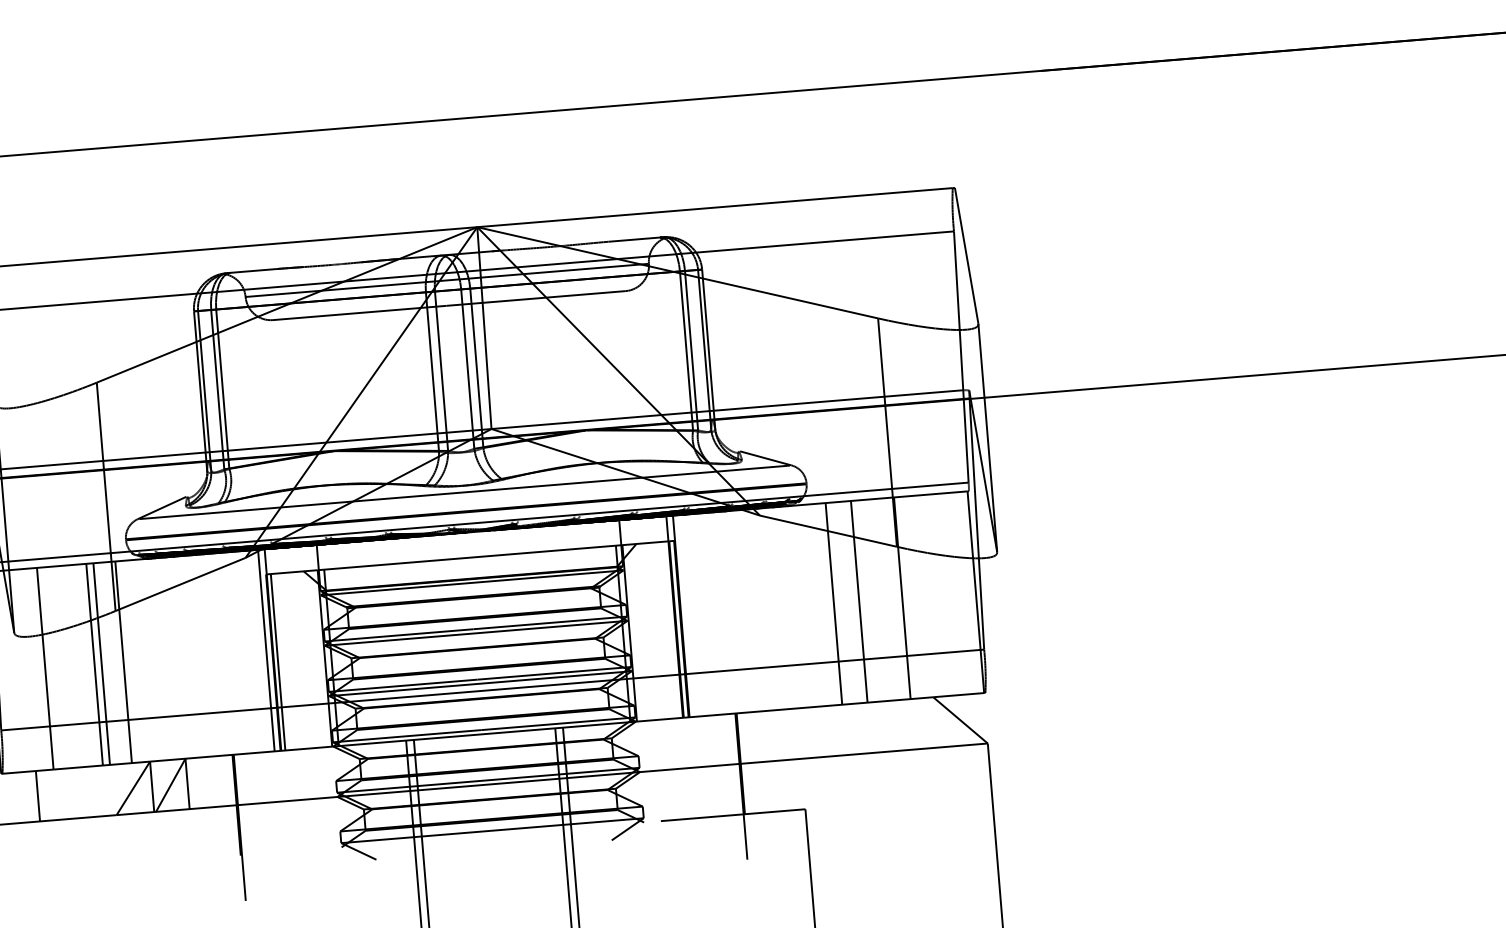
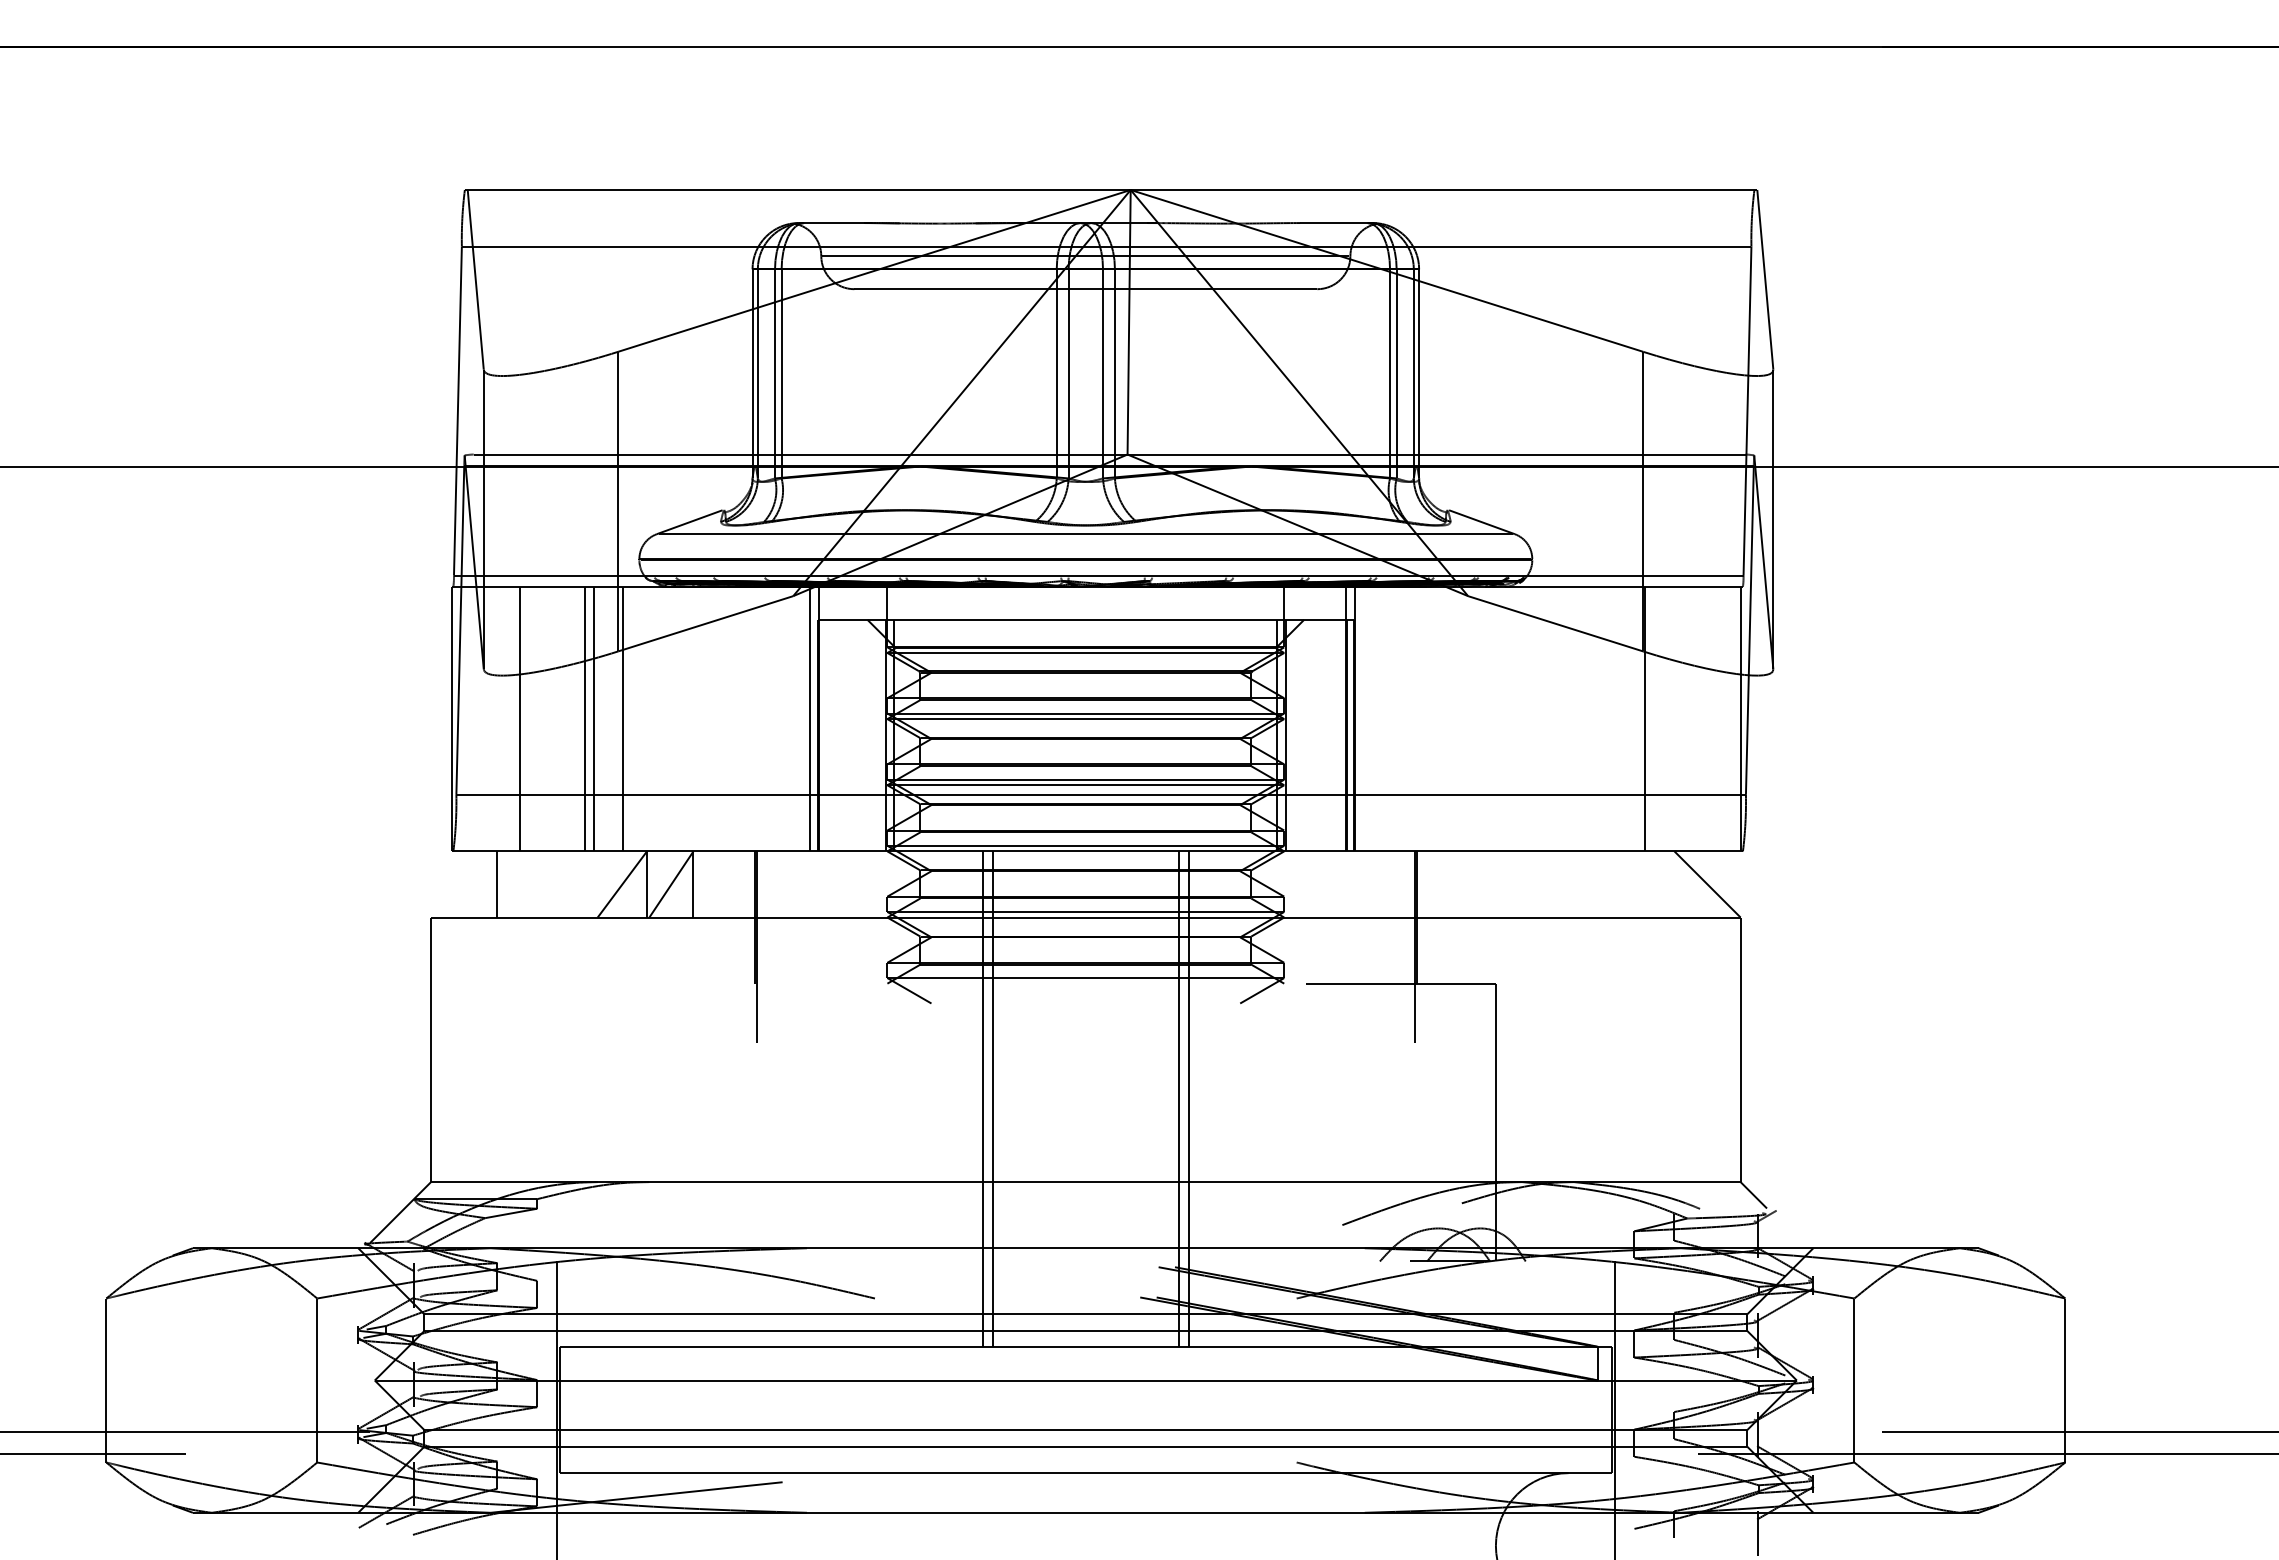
line: (859, 601) -> (1588, 718), removed
line: (834, 603) -> (1555, 718), removed
line: (278, 662) -> (824, 735), removed

